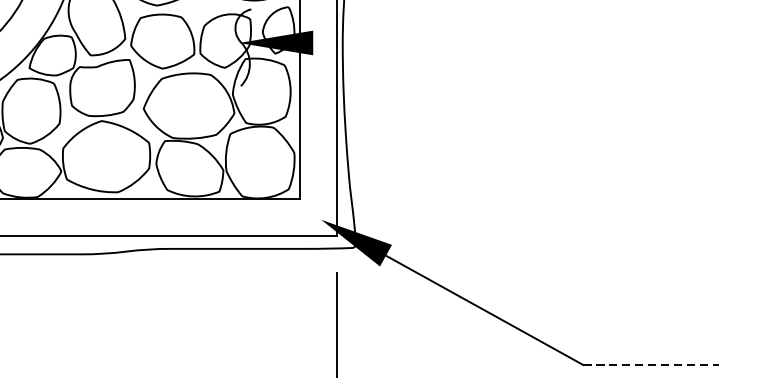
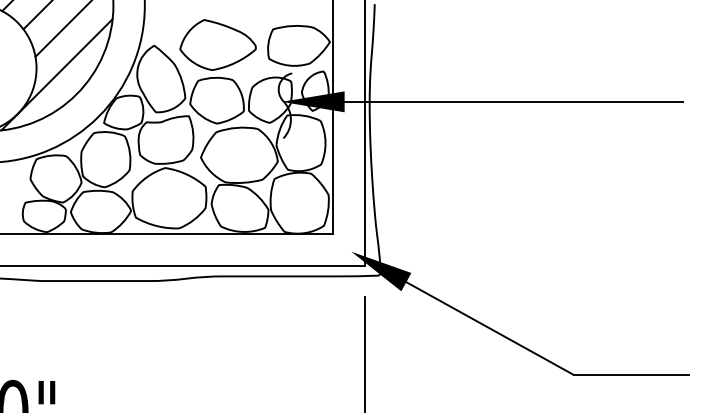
line: (512, 42) -> (513, 101), added
line: (651, 364) -> (631, 374), dashed -> solid

